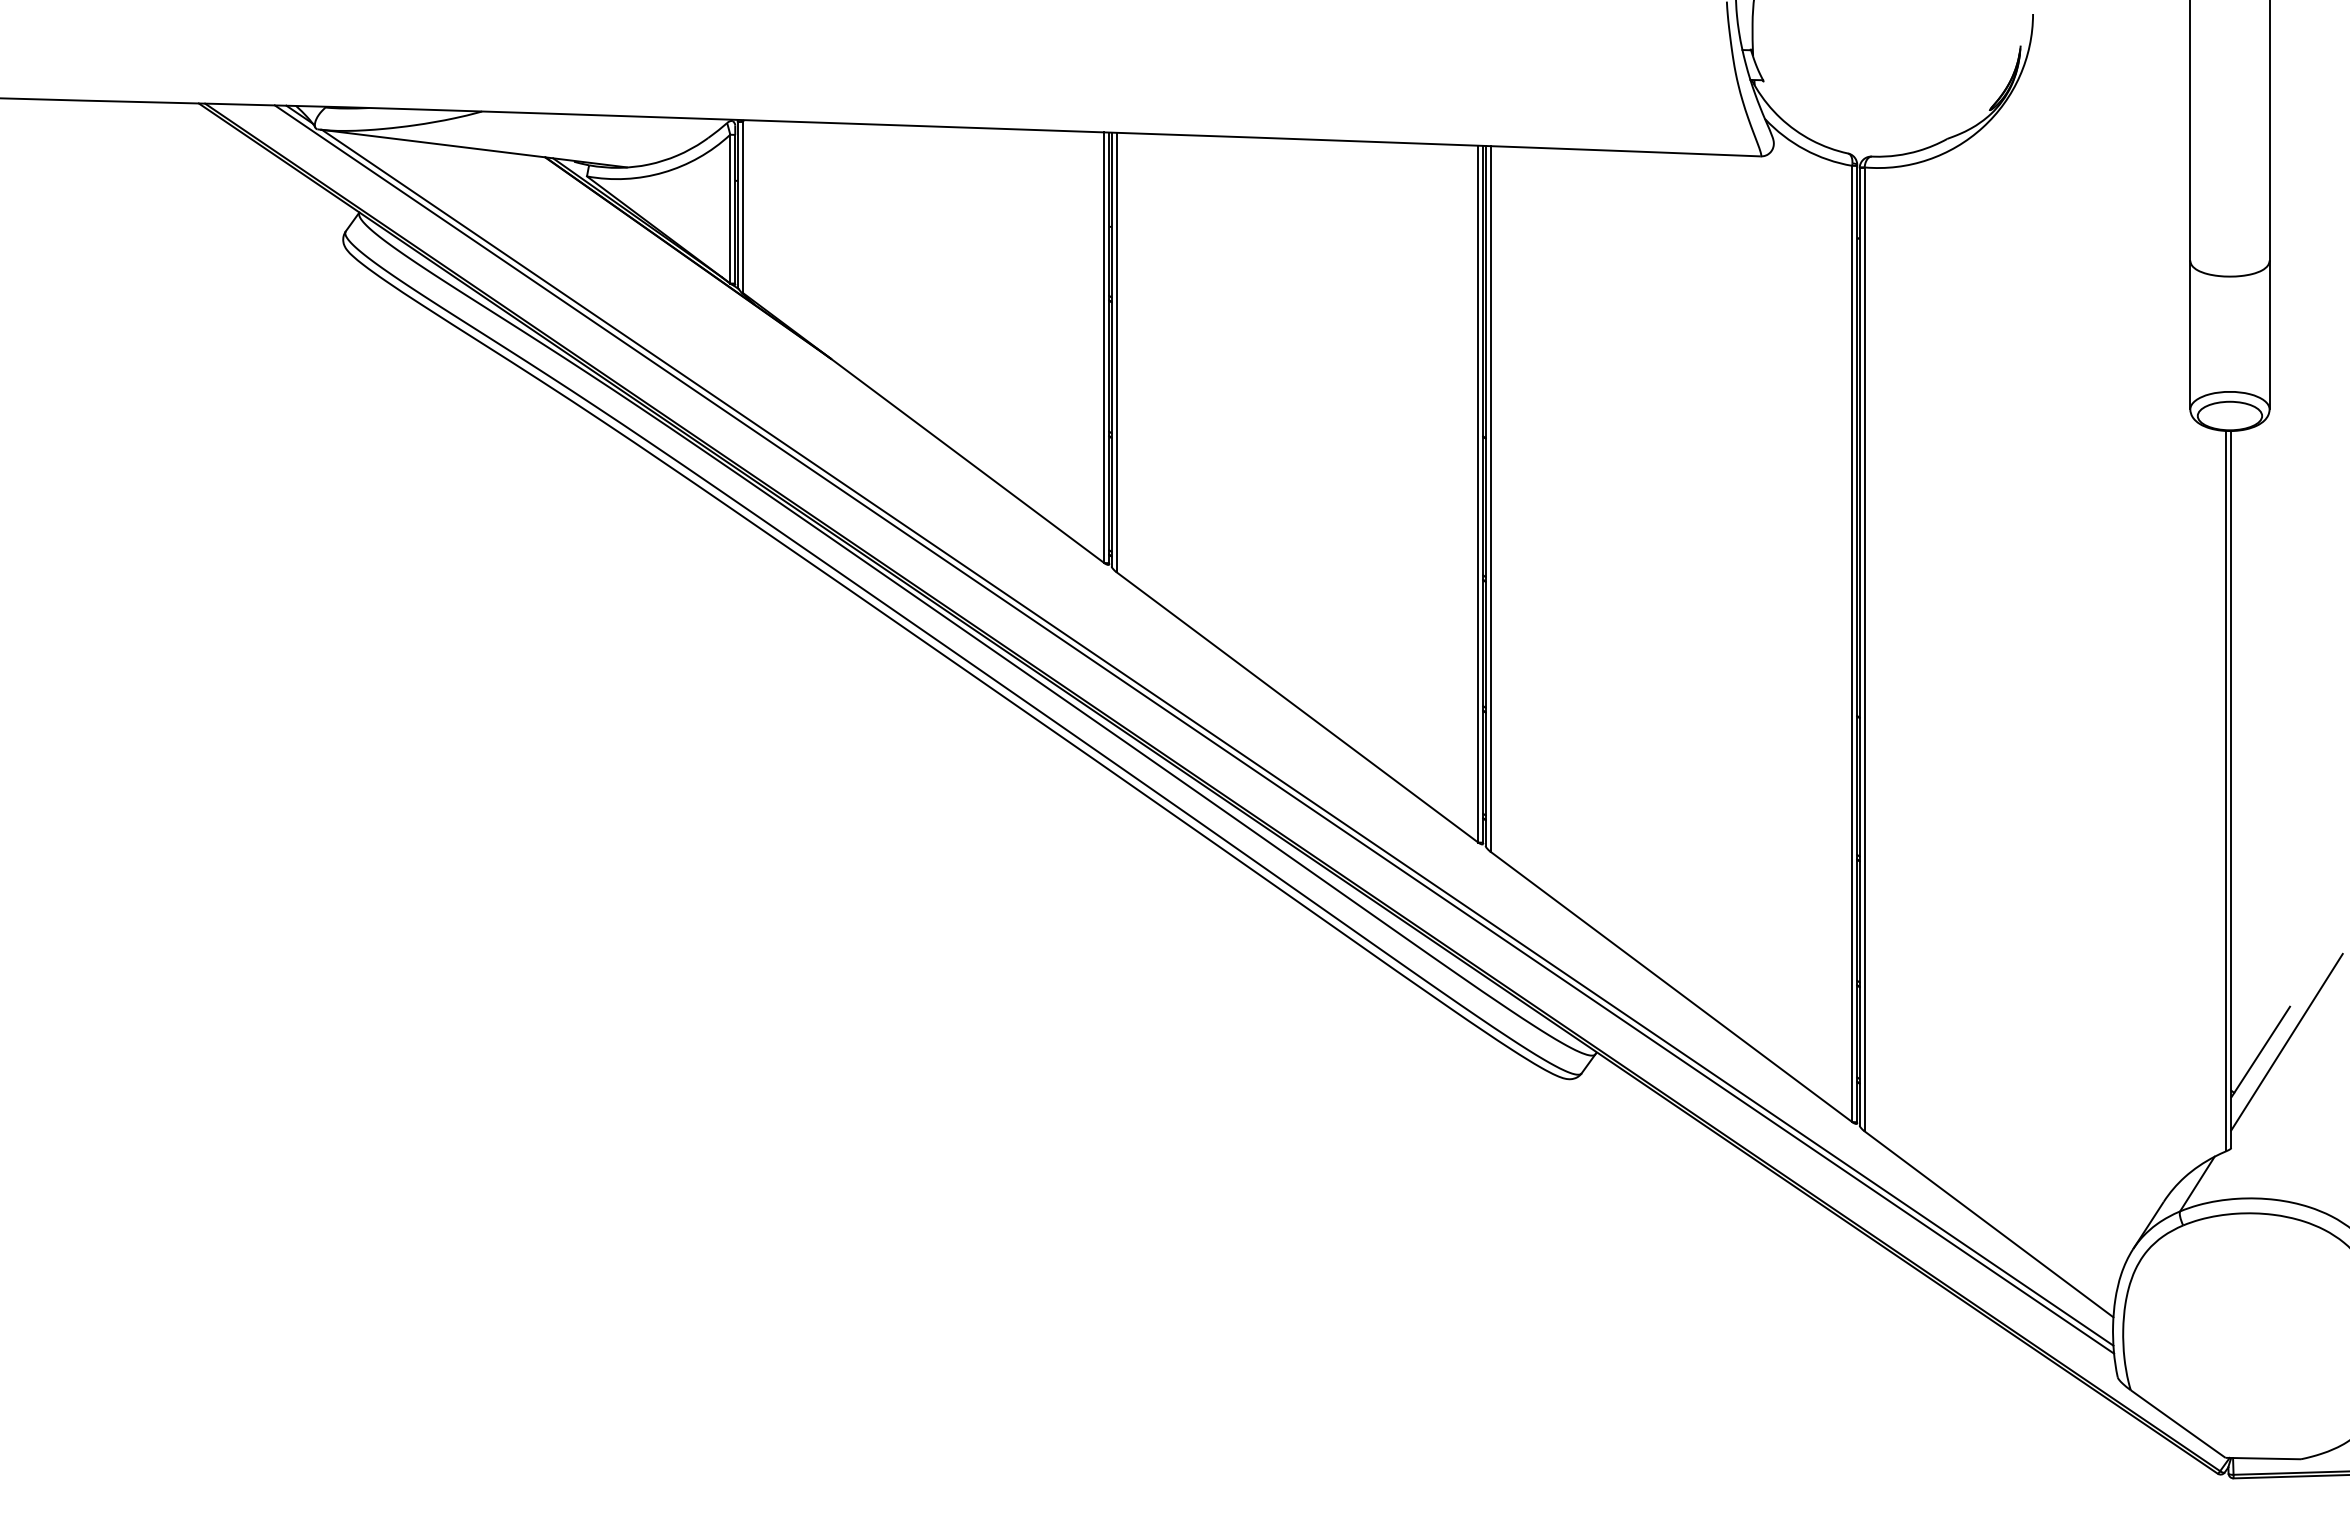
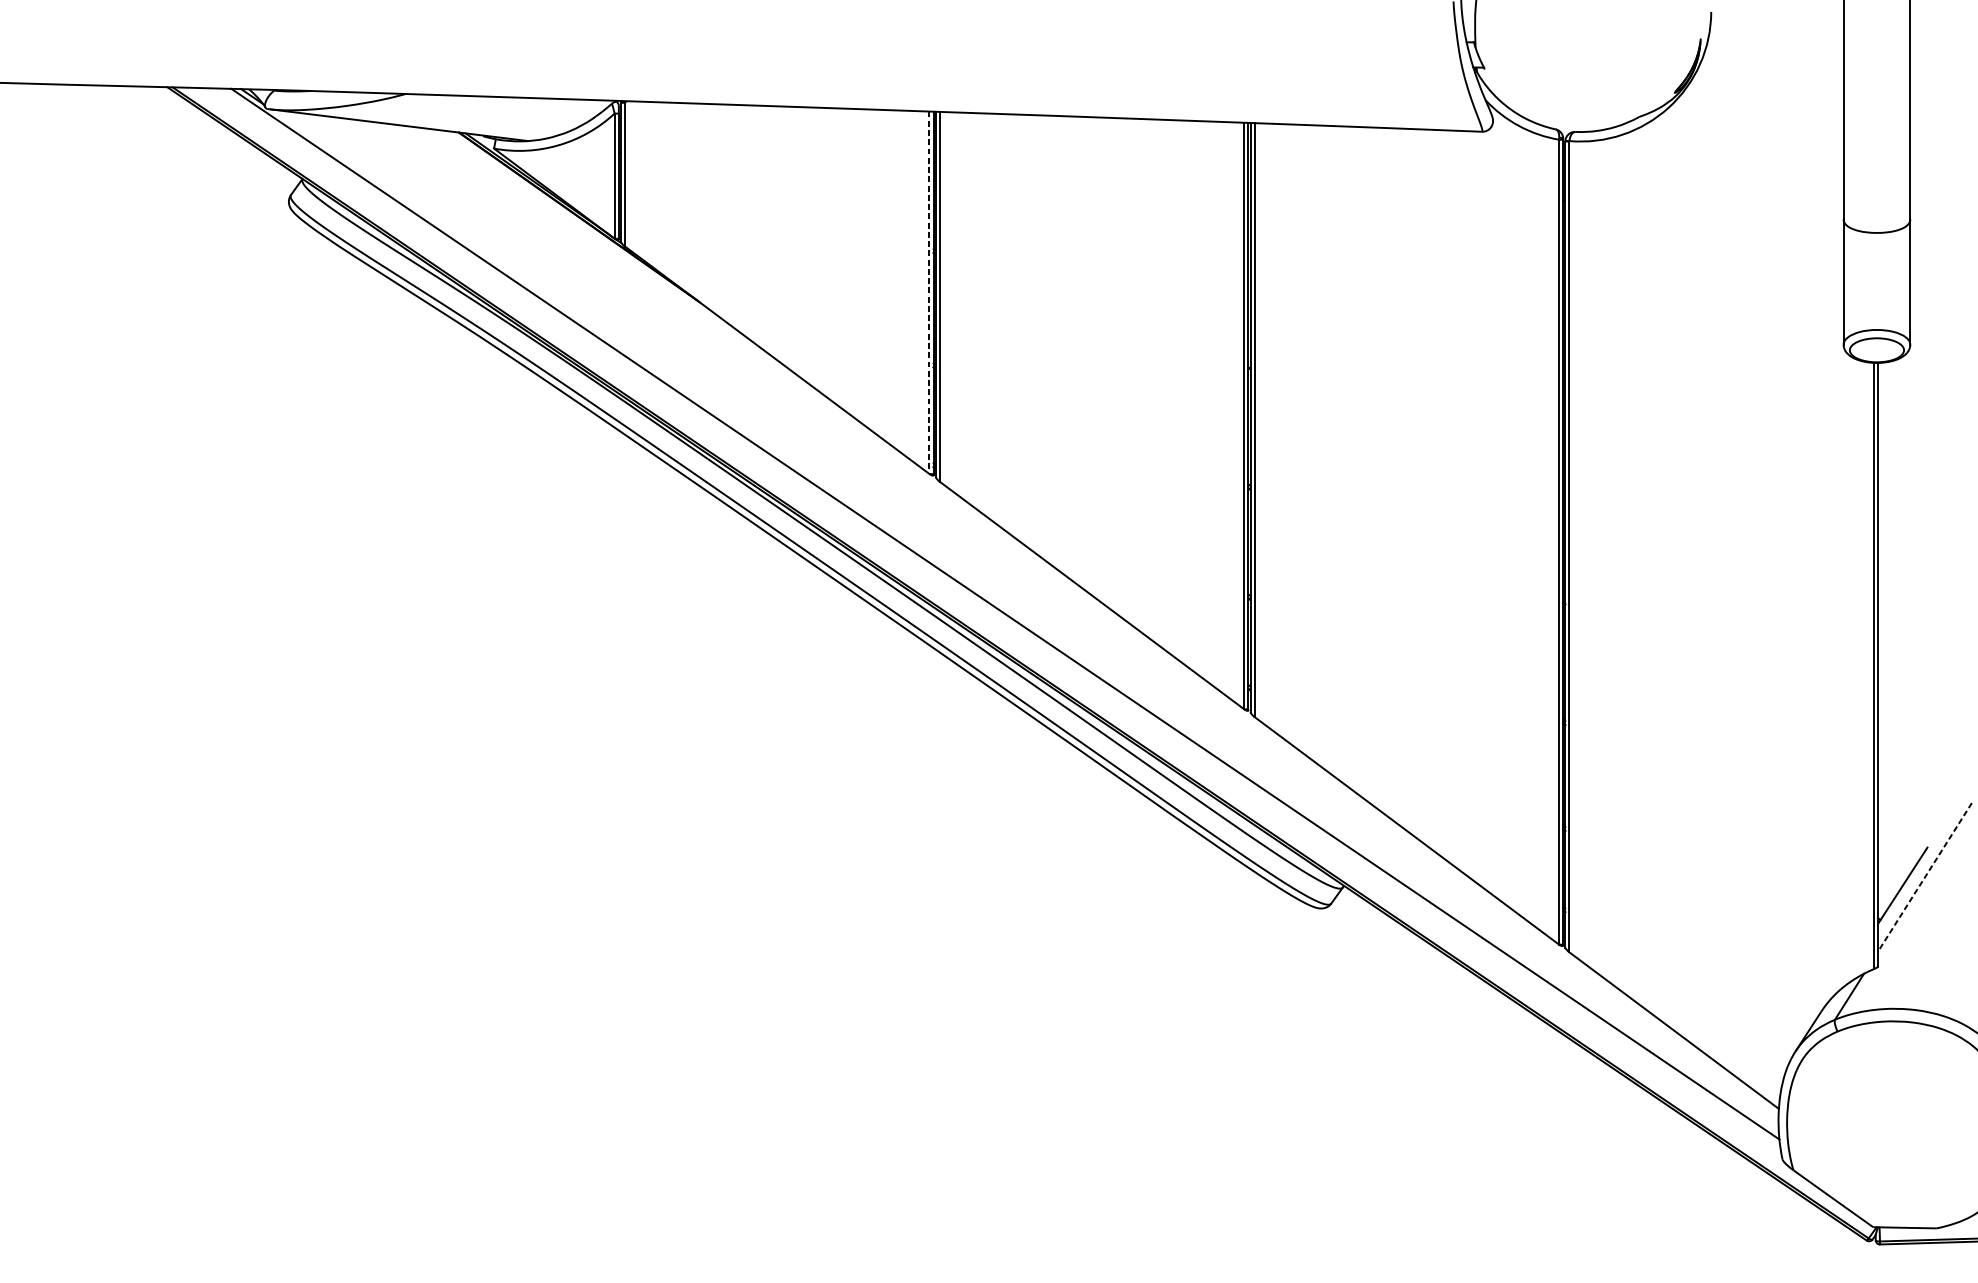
line: (1104, 348) -> (929, 293), solid -> dashed
line: (1217, 737) -> (1024, 620), removed
line: (2286, 1042) -> (1924, 877), solid -> dashed

